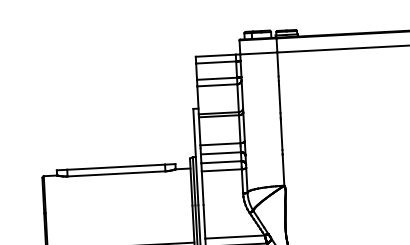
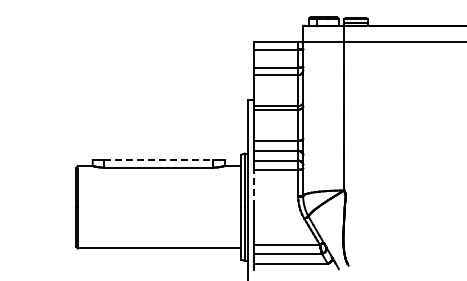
line: (116, 167) -> (159, 160), solid -> dashed
line: (202, 188) -> (253, 188), solid -> dashed

